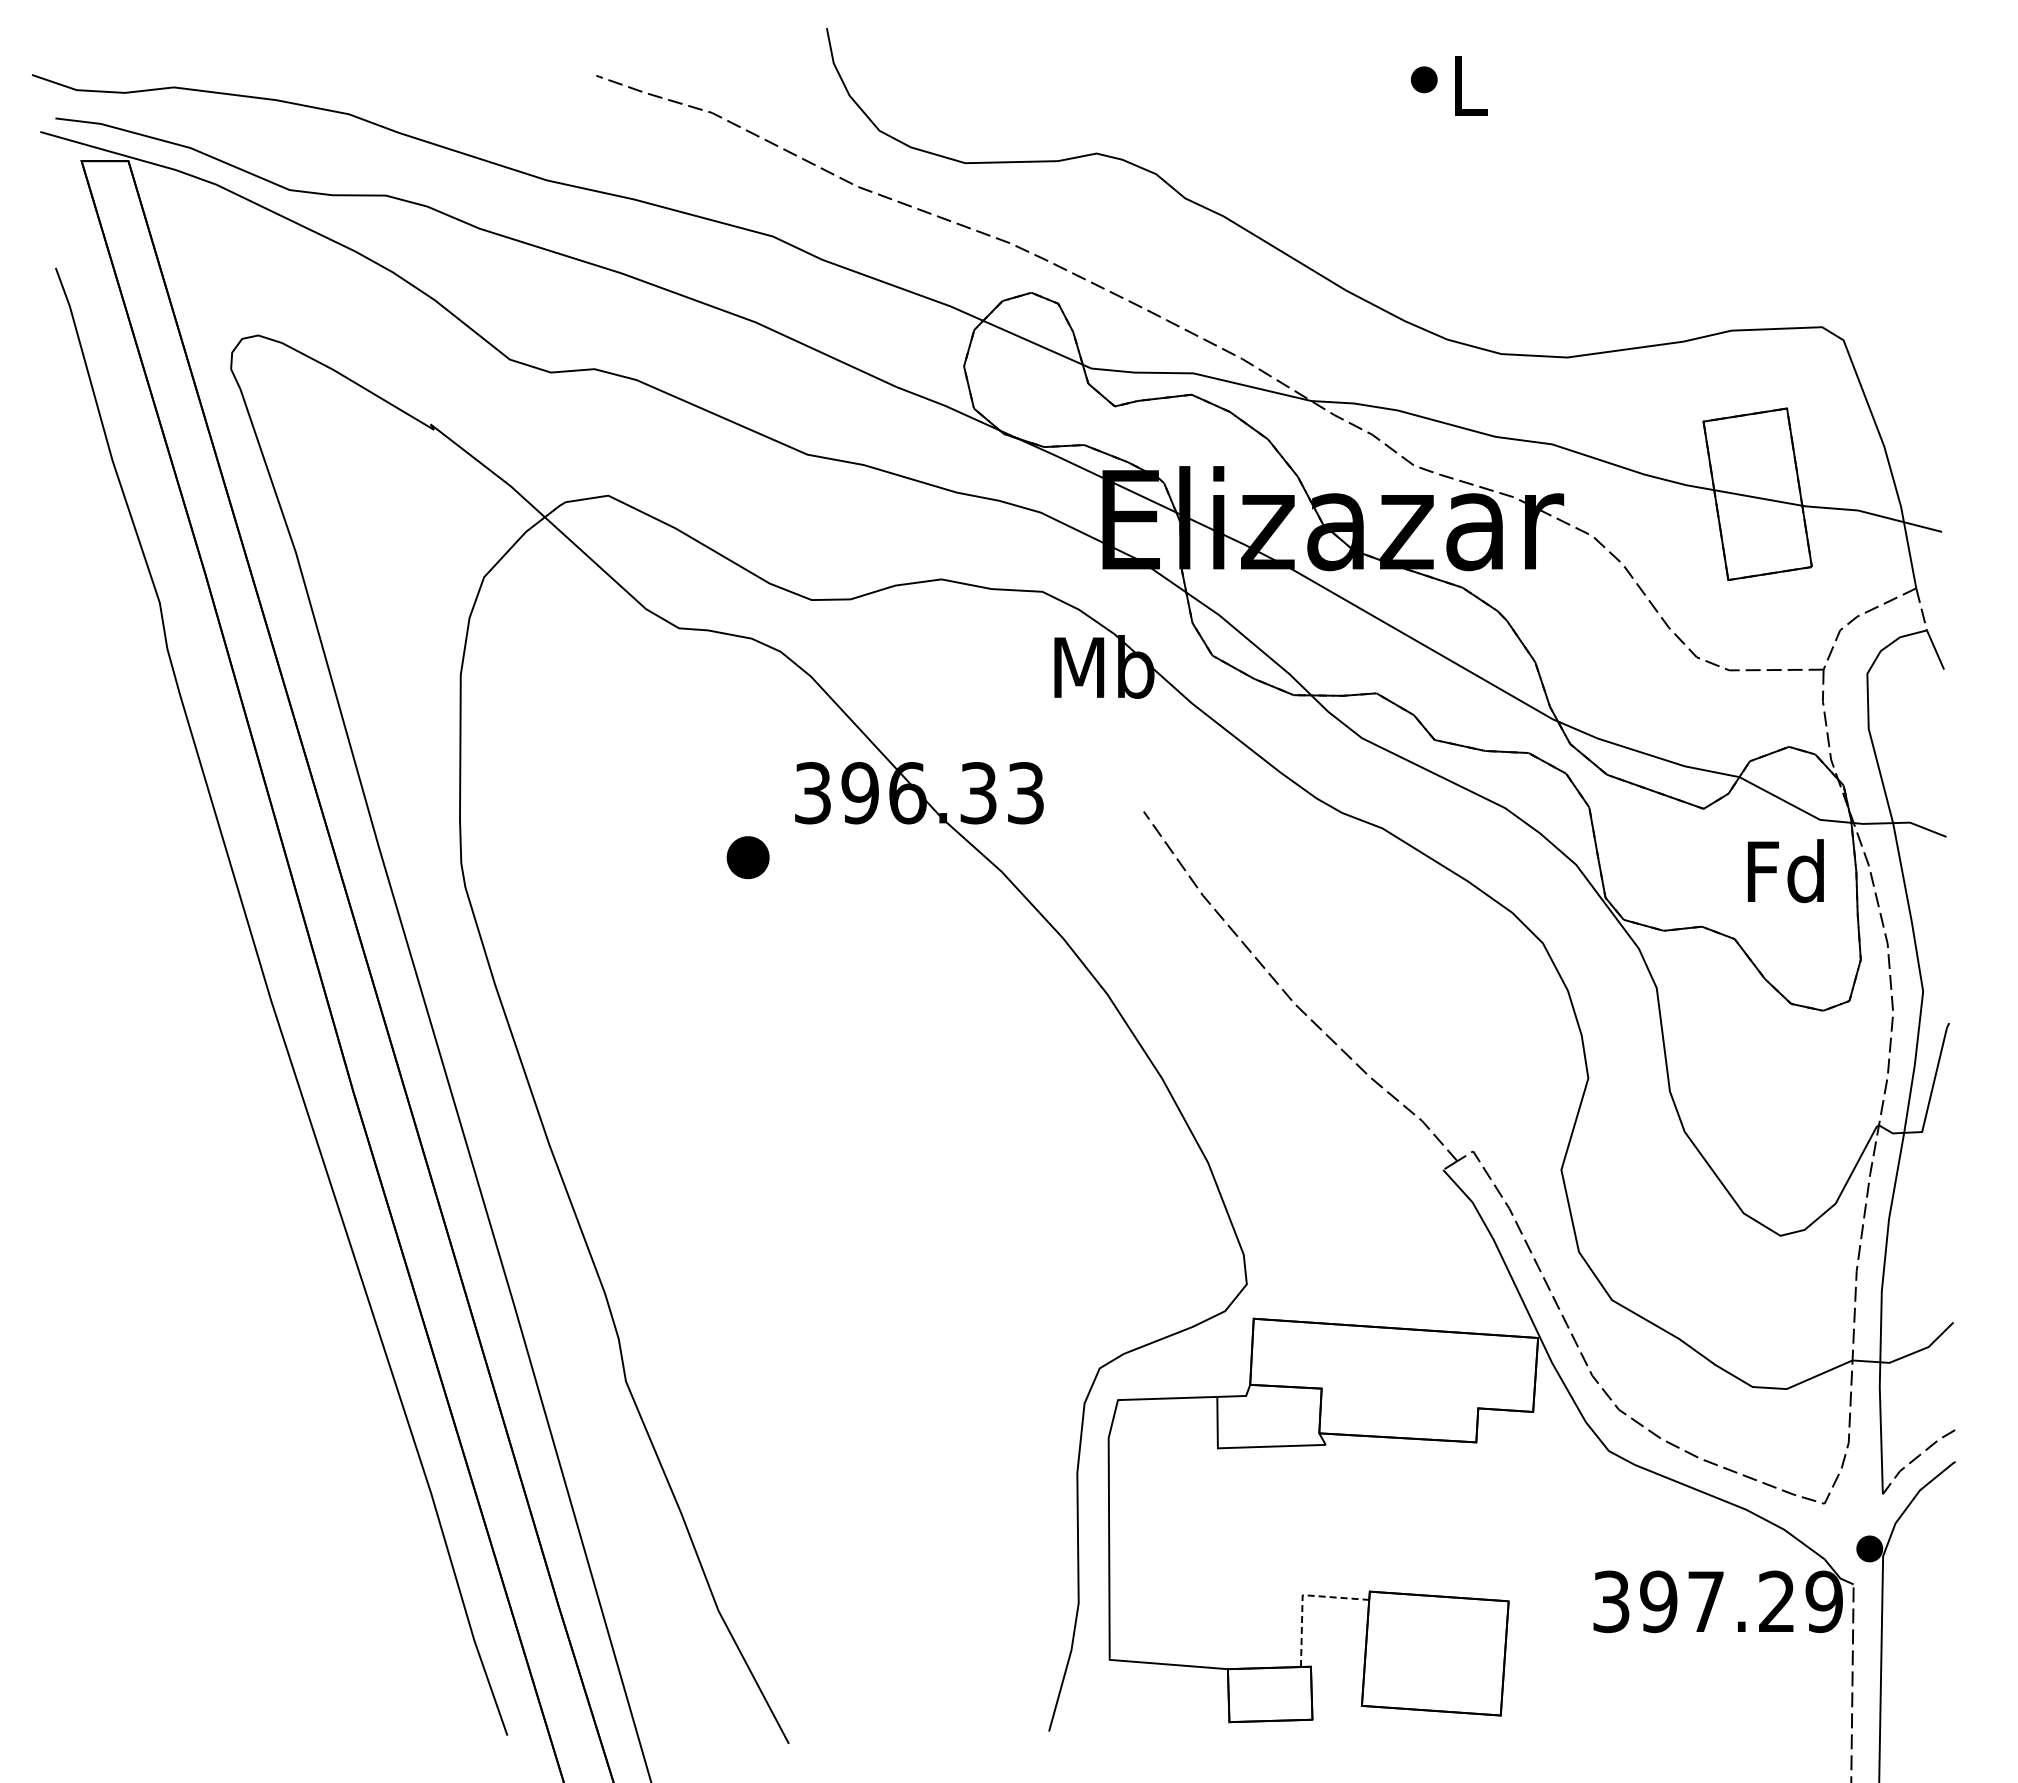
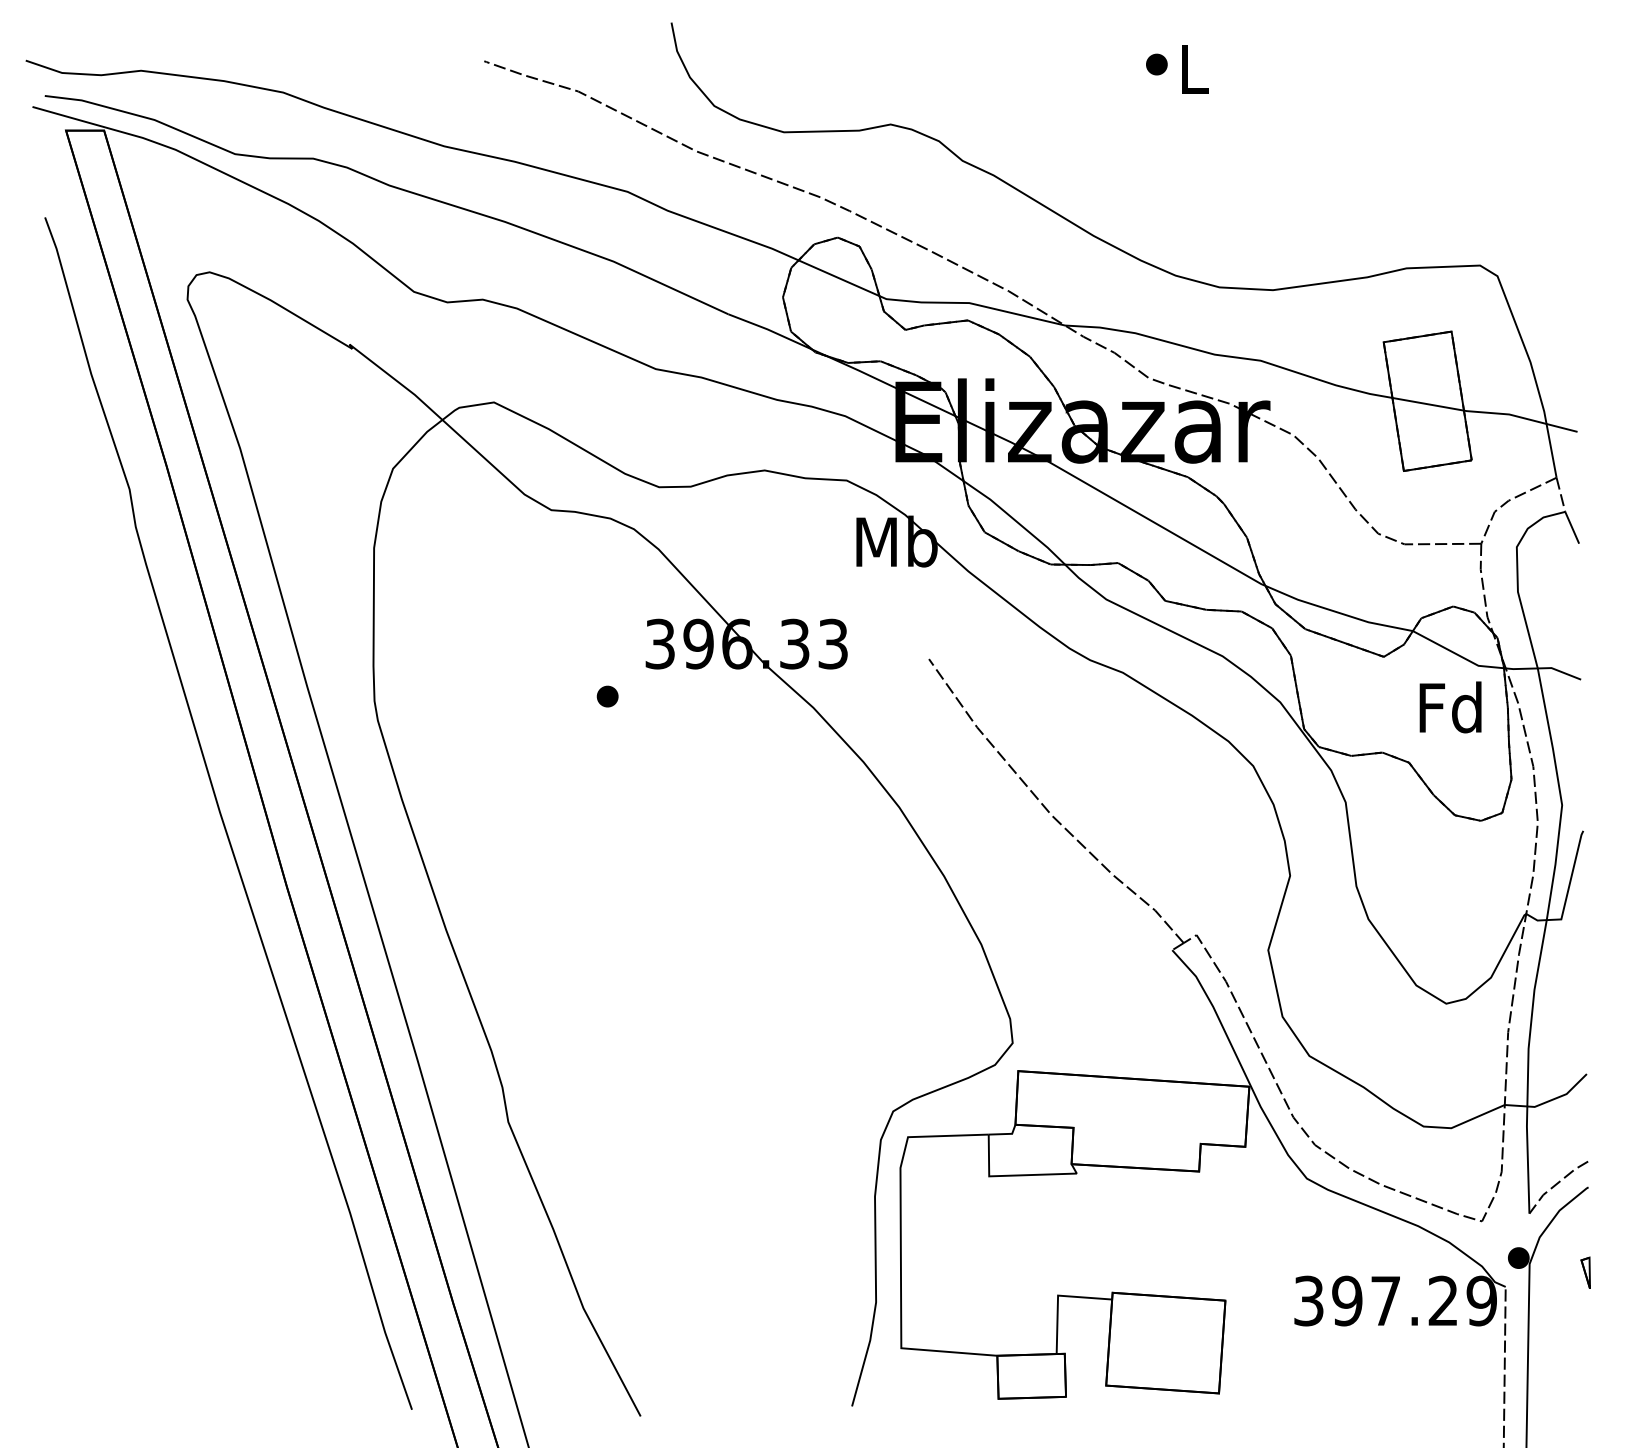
part: (748, 857) -> (607, 696), size x0.62
part: (1951, 1566) -> (1585, 1272), added
line: (1302, 1597) -> (1057, 1297), dashed -> solid

